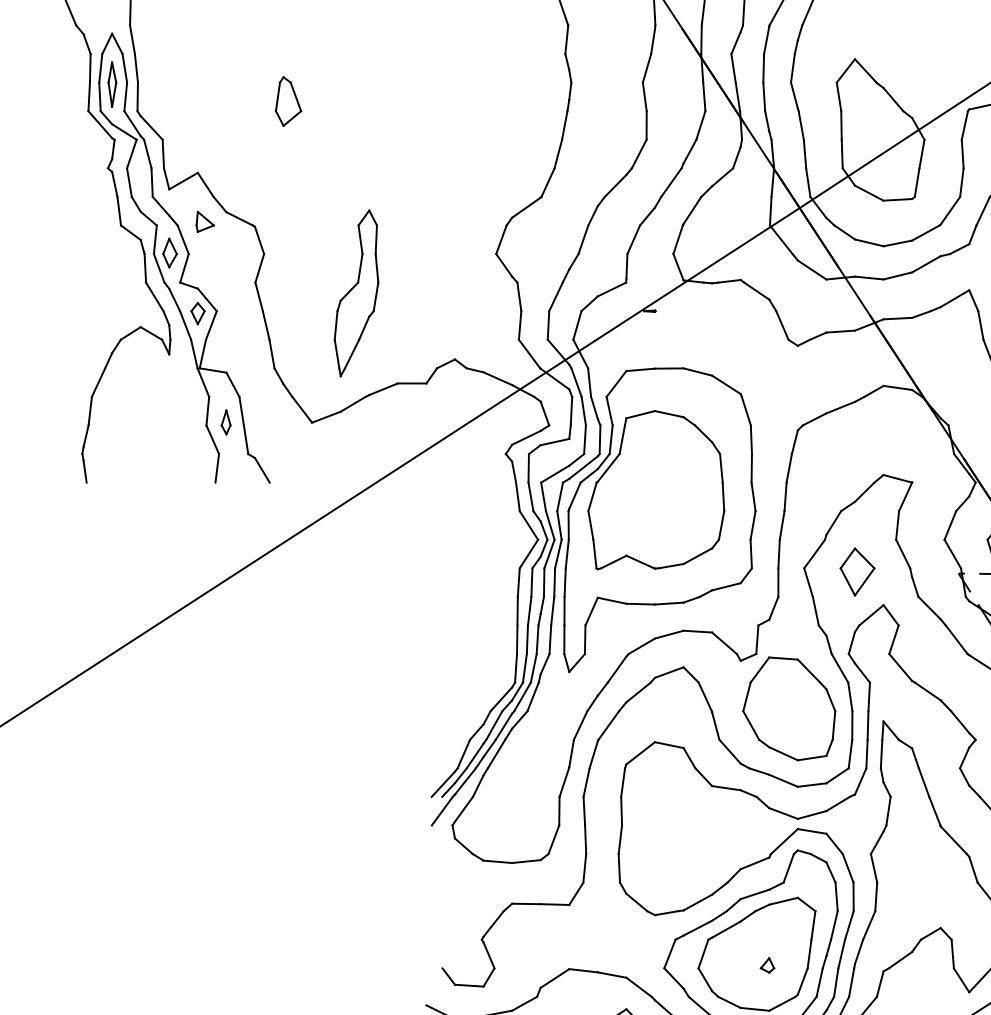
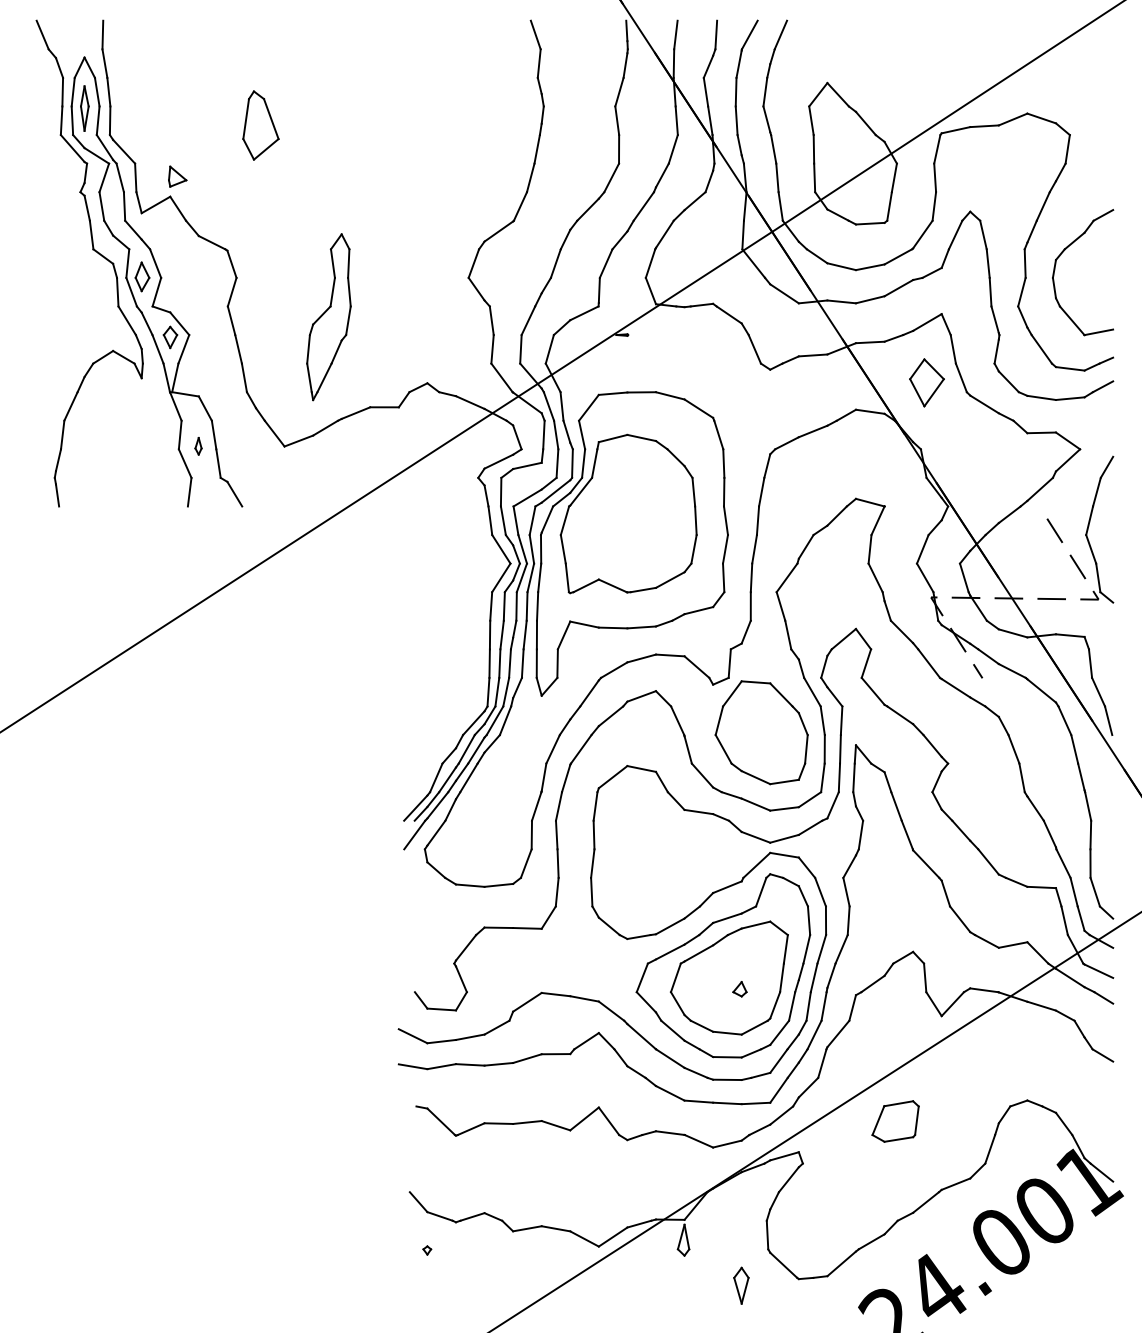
part: (288, 100) -> (260, 124), size x1.4
part: (205, 221) -> (177, 176), moved
part: (226, 422) -> (198, 446), size x0.7
part: (857, 571) -> (926, 382), moved

